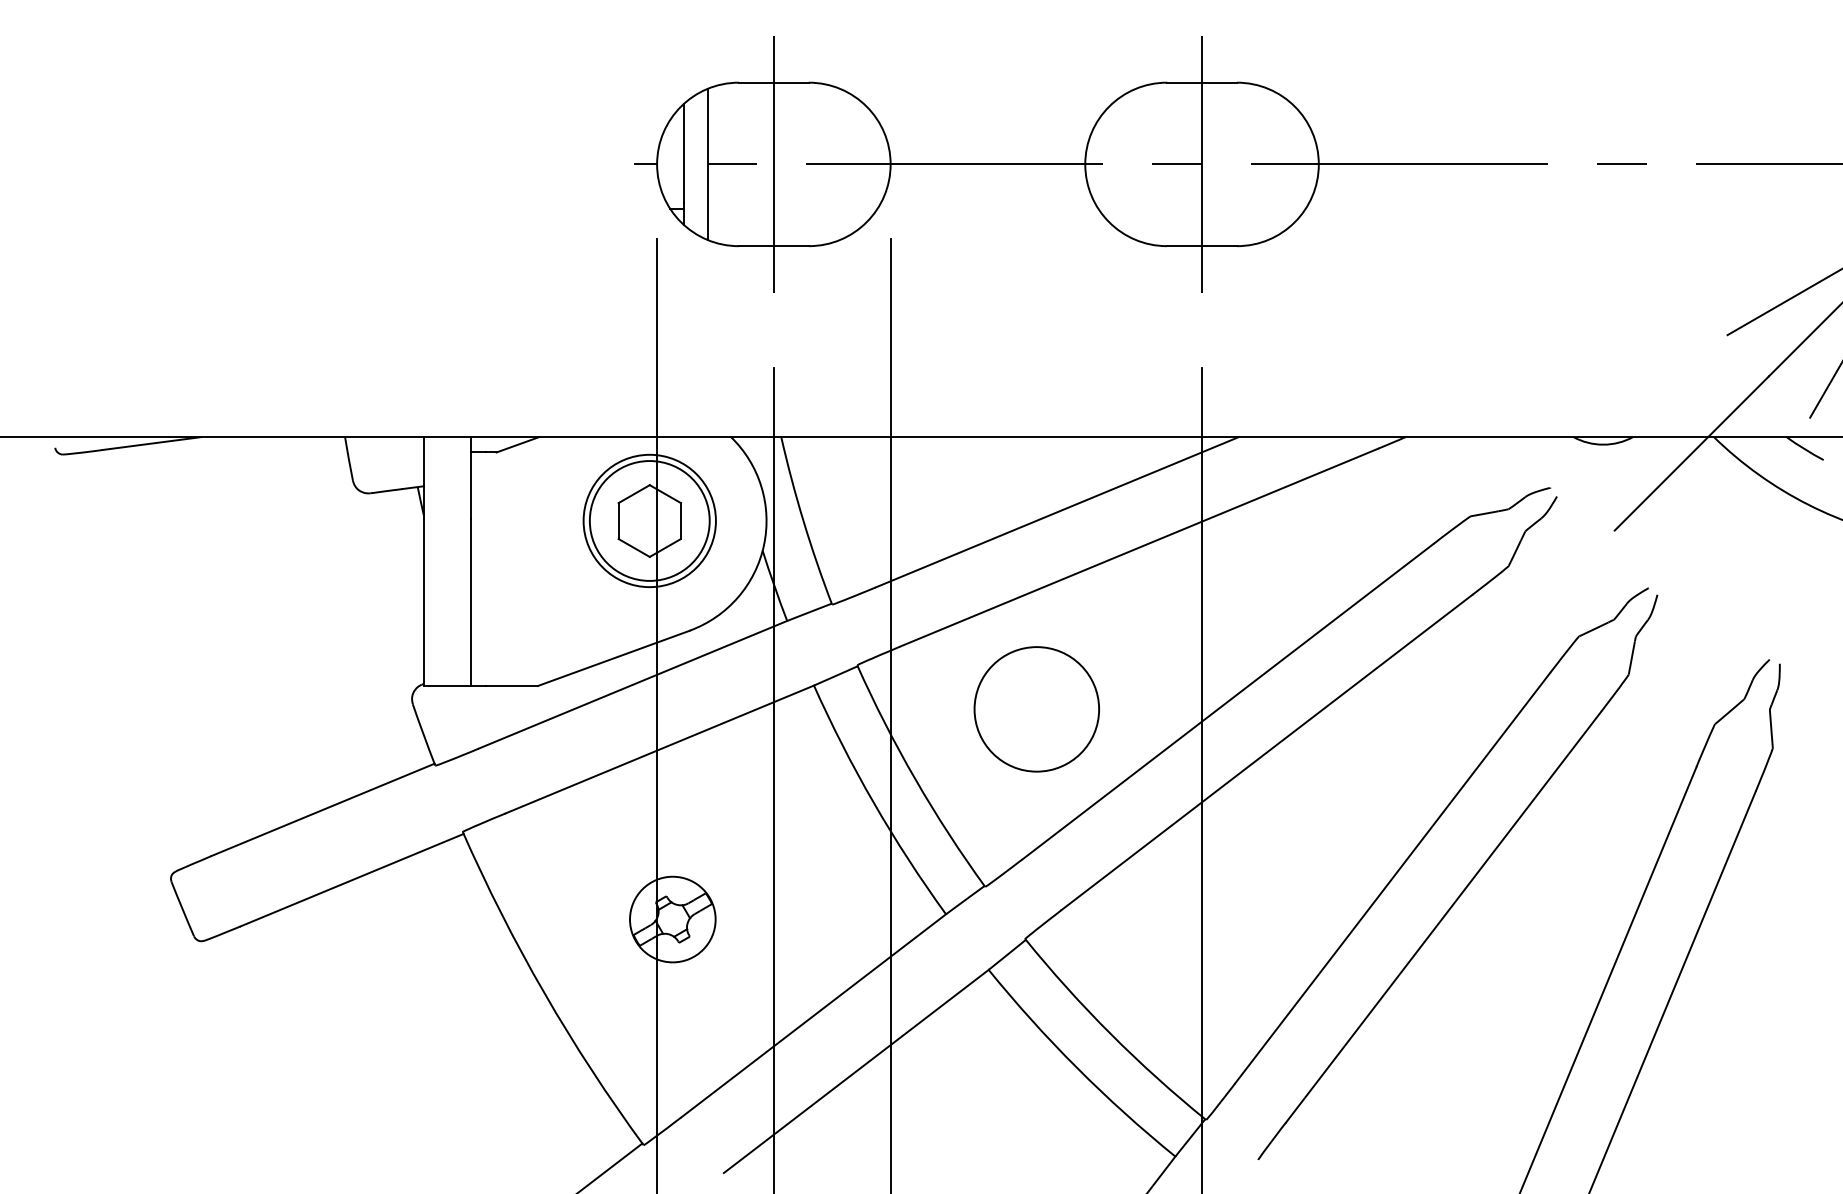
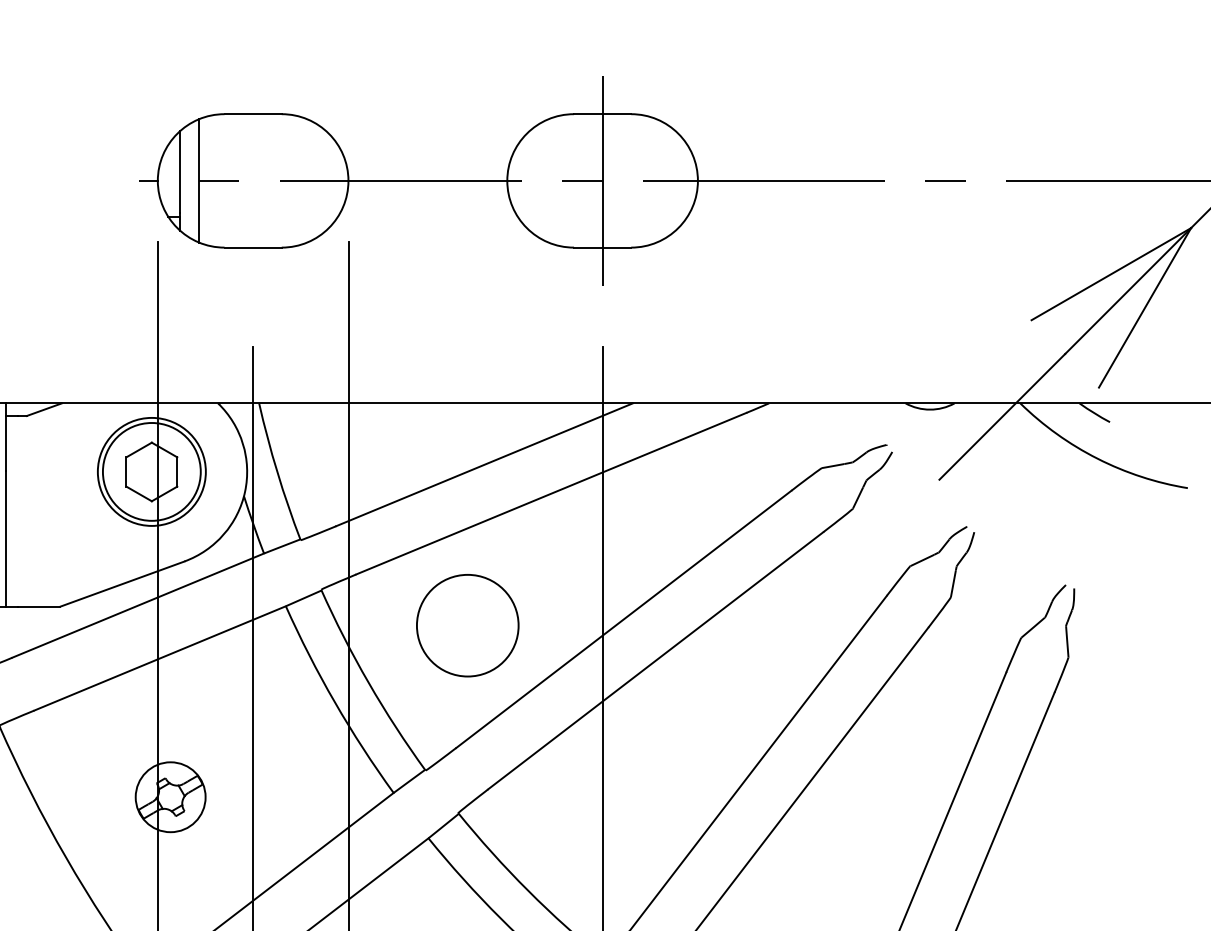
line: (774, 163) -> (253, 180), removed

